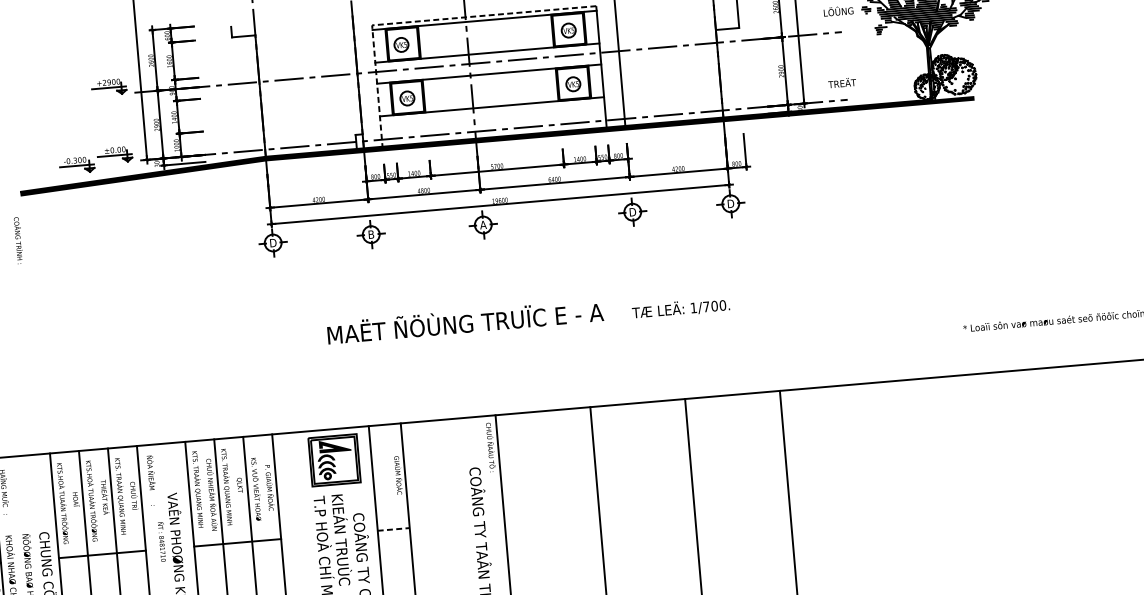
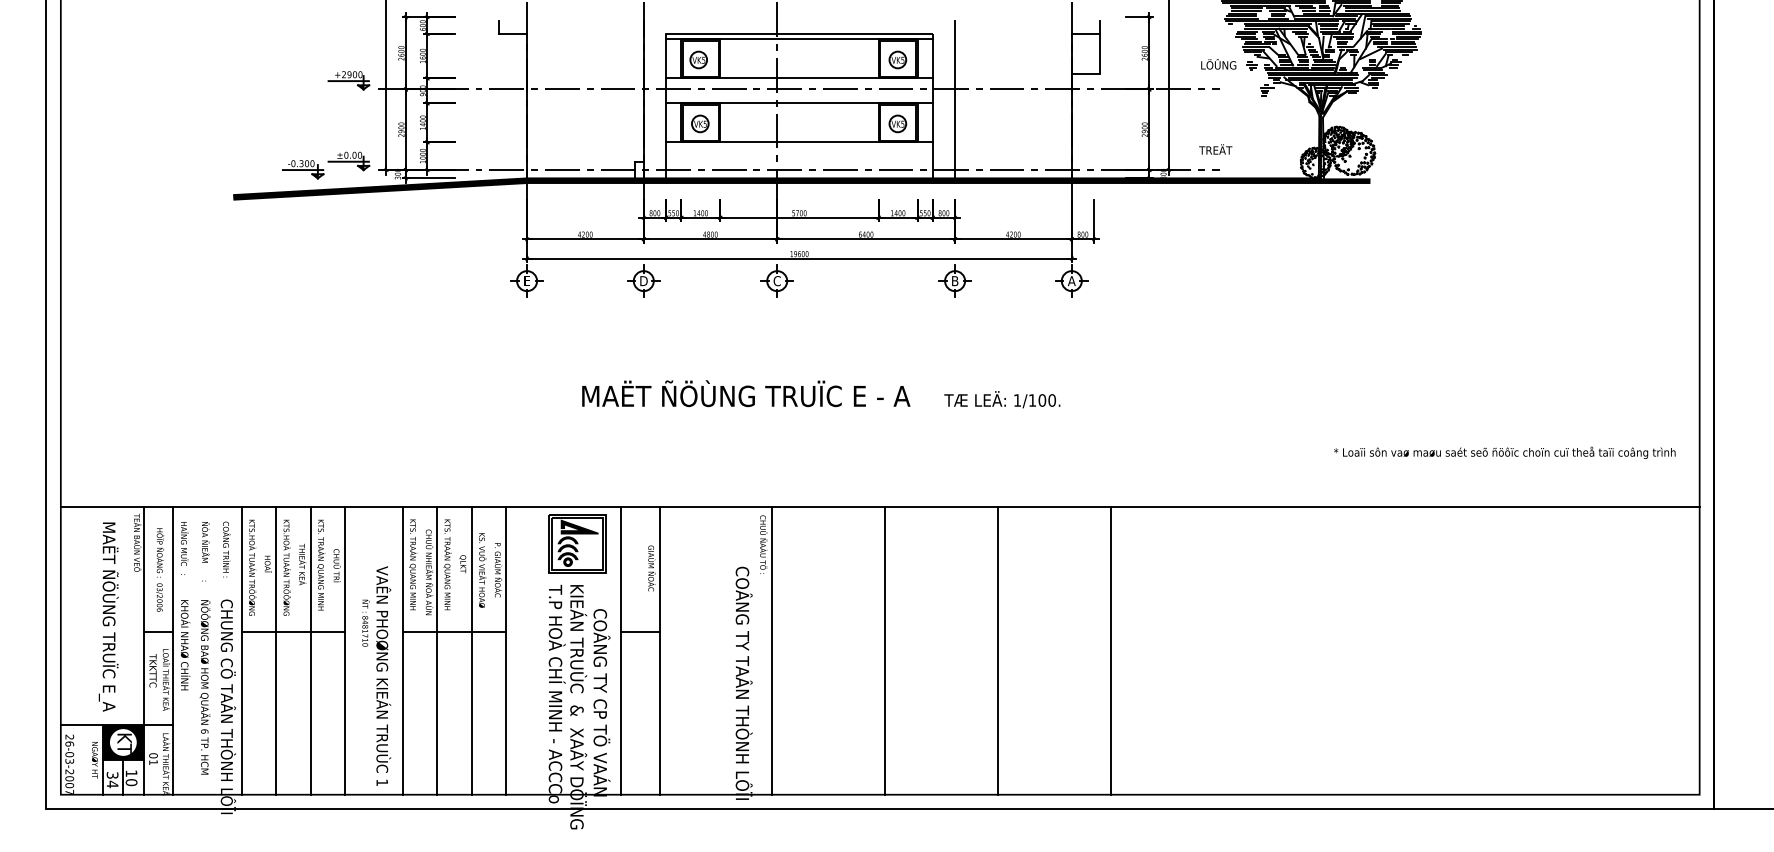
line: (422, 20) -> (726, 33), dashed -> solid
text: (730, 204) -> (1071, 281), D -> A
text: (633, 211) -> (955, 280), D -> B
text: (483, 225) -> (777, 281), A -> C
text: (370, 234) -> (643, 280), B -> D
text: (18, 240) -> (226, 549), moved
text: (272, 243) -> (526, 281), D -> E
text: (706, 306) -> (1032, 400), 1/700. -> 1/100.
text: (151, 480) -> (205, 551), moved
line: (394, 529) -> (641, 631), dashed -> solid

